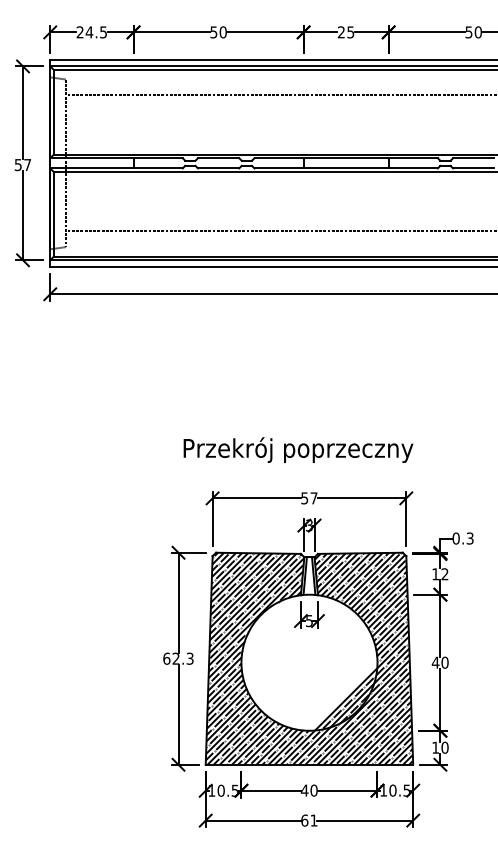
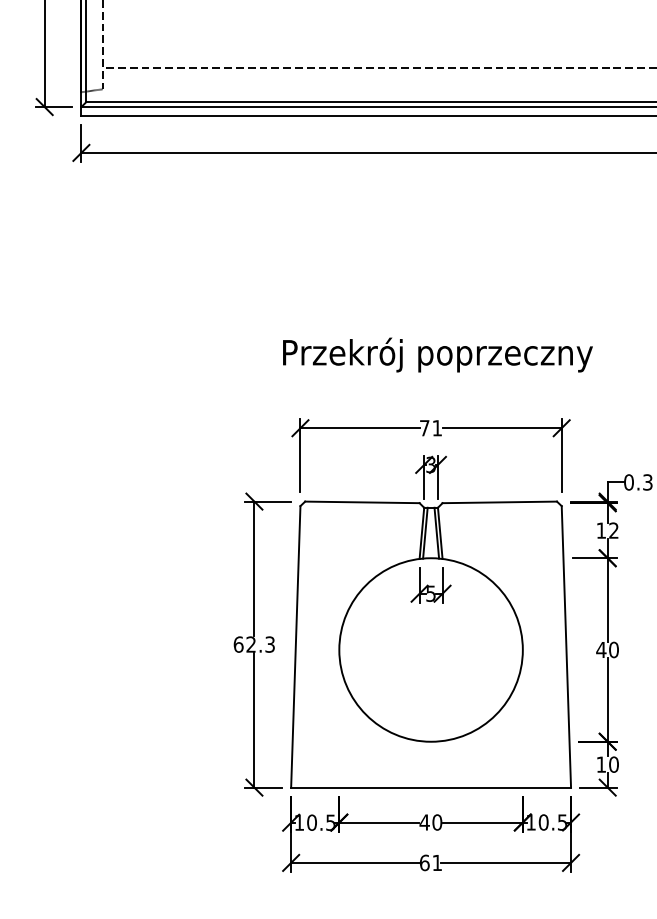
text: (298, 449) -> (437, 354), moved
text: (309, 498) -> (431, 428), 57 -> 71
hatch: (309, 658) -> (431, 644), removed

